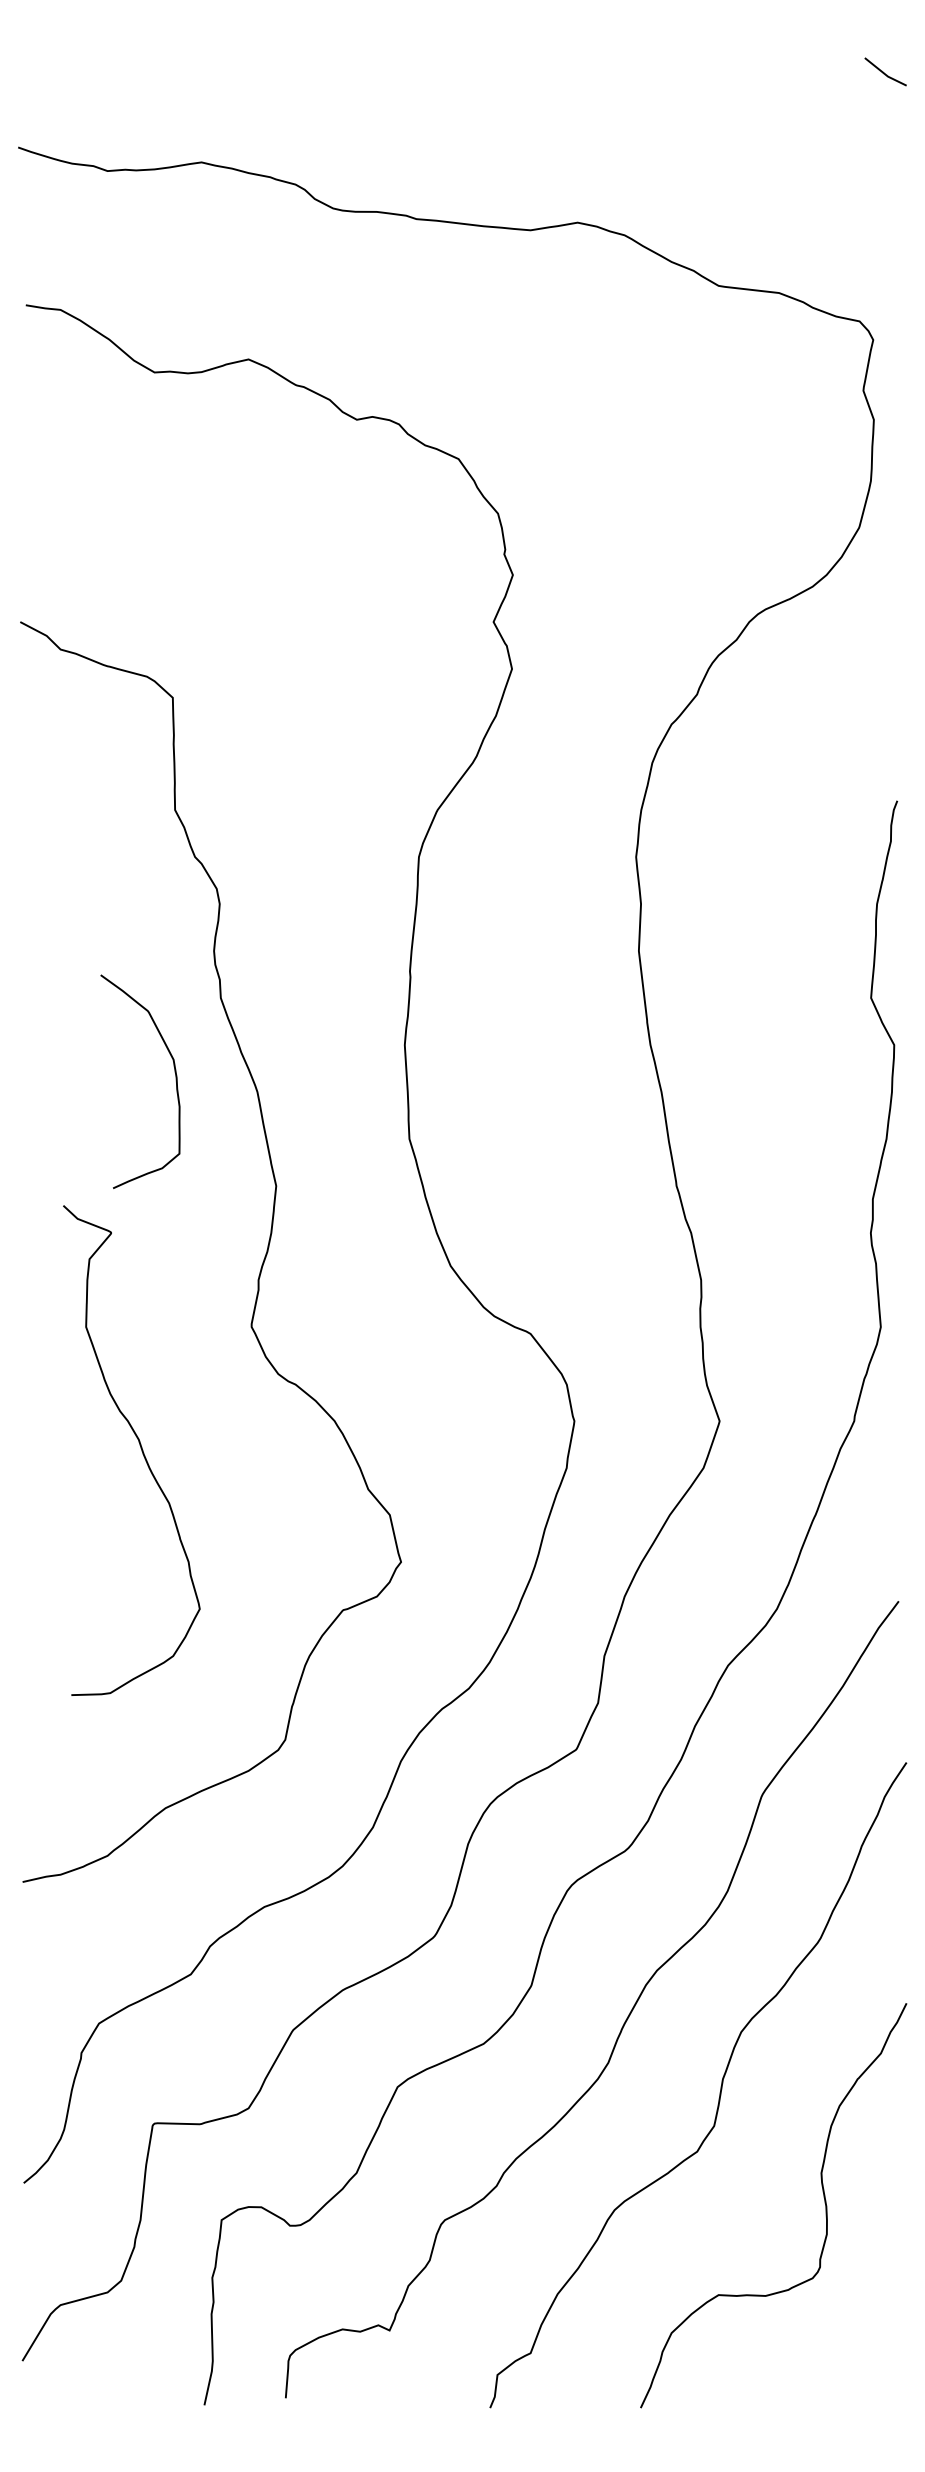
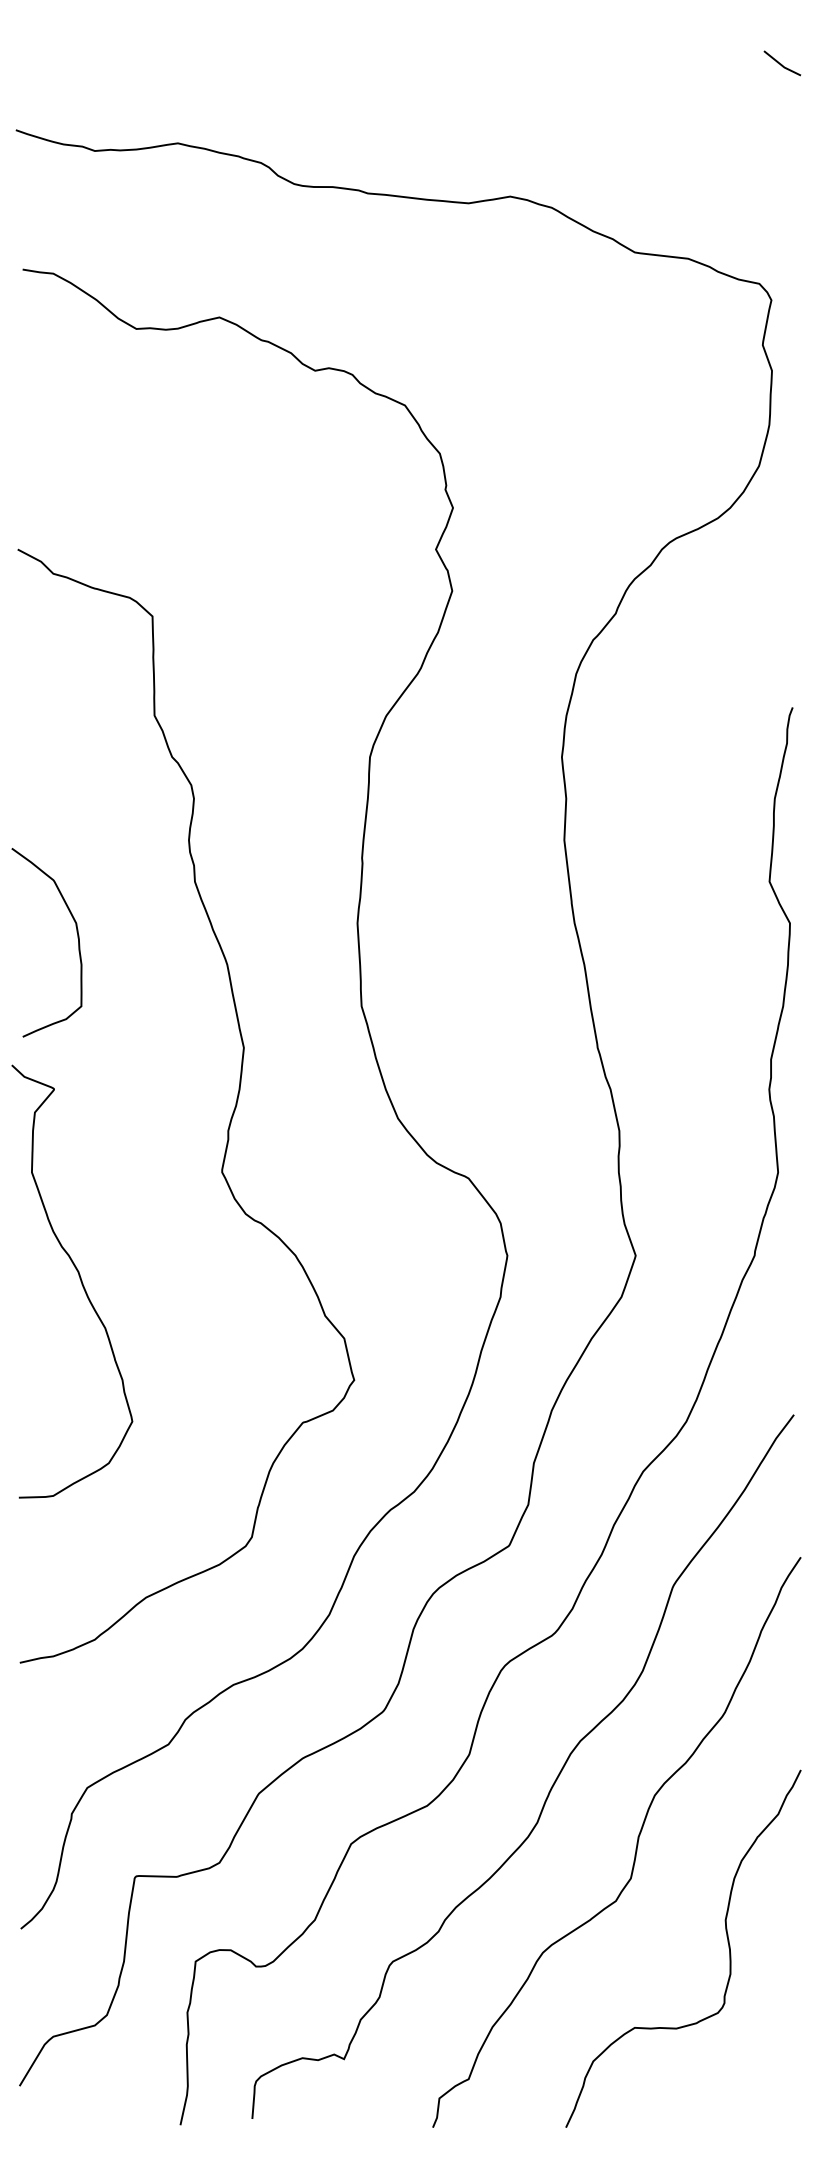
curve: (175, 1076) -> (77, 938), moved
curve: (139, 1447) -> (79, 1278), moved

